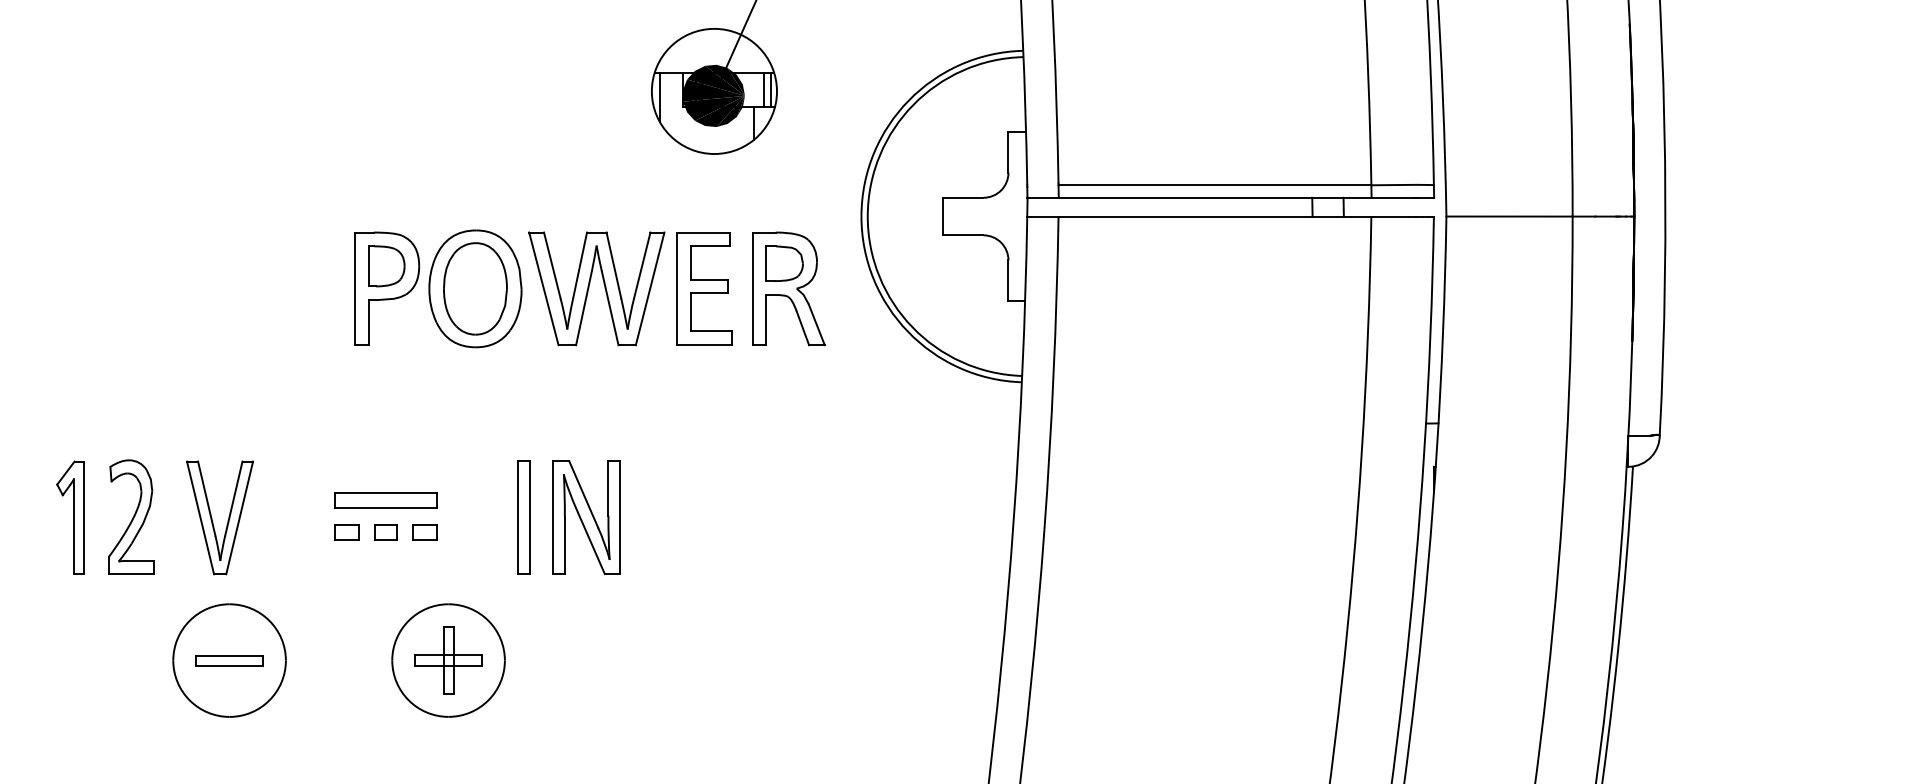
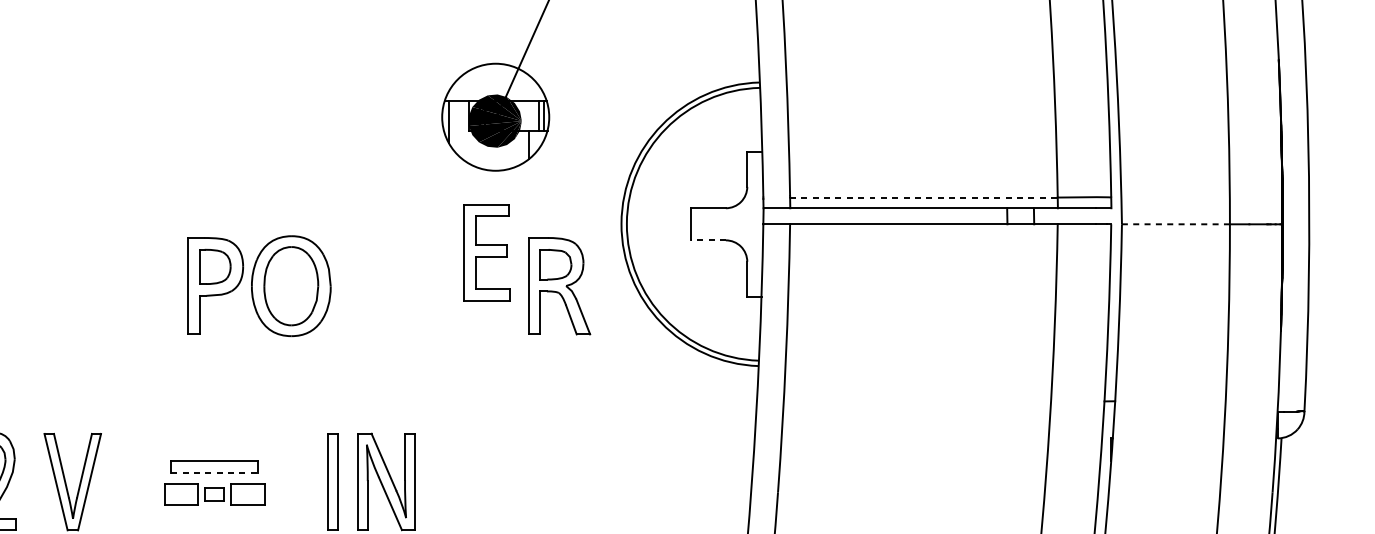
line: (1215, 185) -> (924, 197), solid -> dashed
line: (1509, 216) -> (1175, 224), solid -> dashed
line: (962, 235) -> (707, 240), solid -> dashed
part: (589, 288) -> (388, 285), removed
part: (704, 288) -> (487, 252), moved
line: (386, 507) -> (215, 473), solid -> dashed
part: (346, 532) -> (180, 494), size x1.6
part: (424, 532) -> (247, 494), size x1.6

